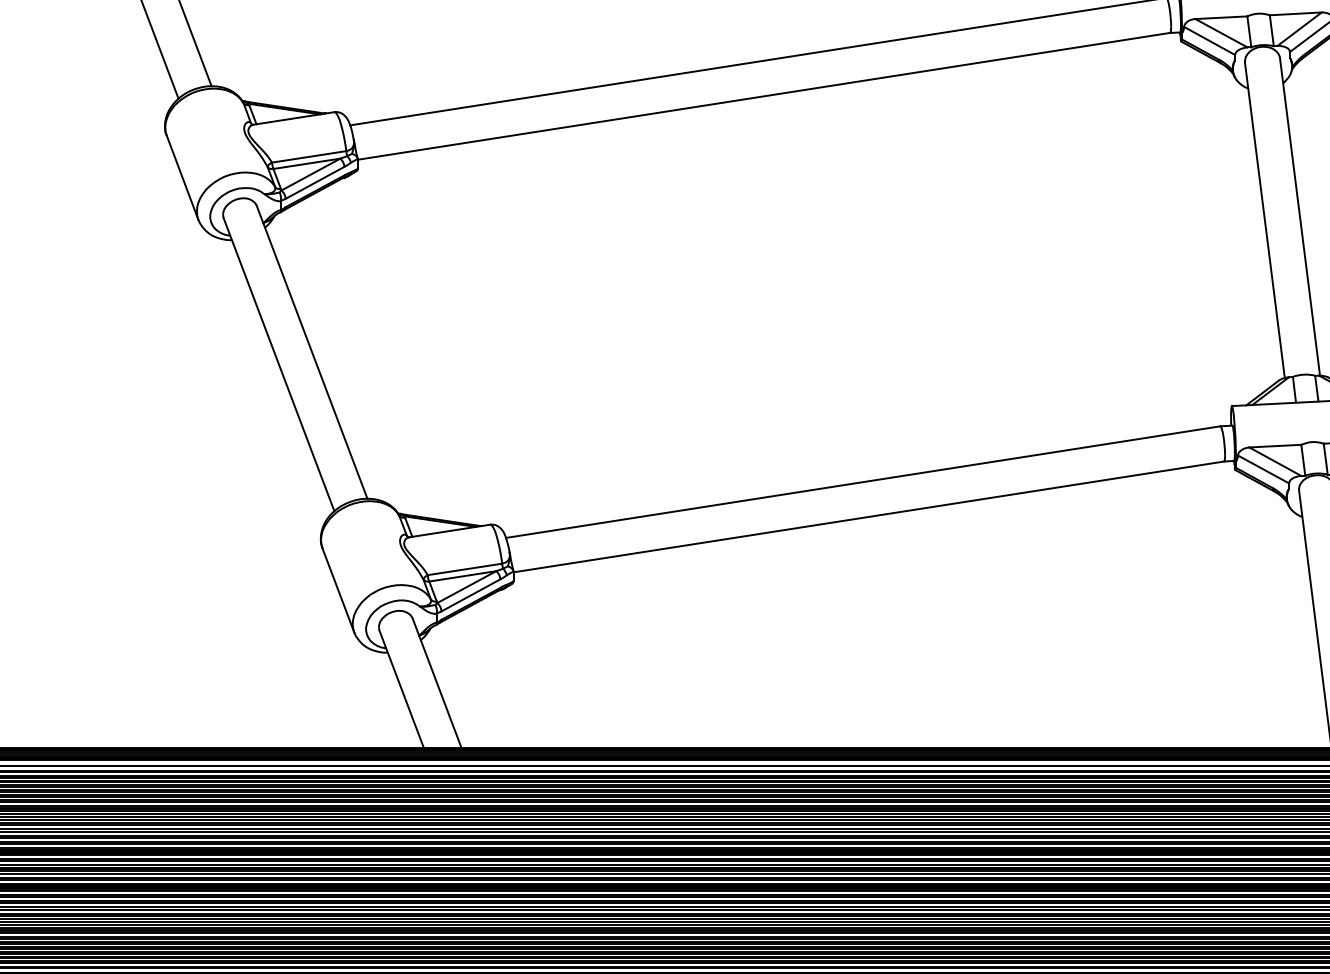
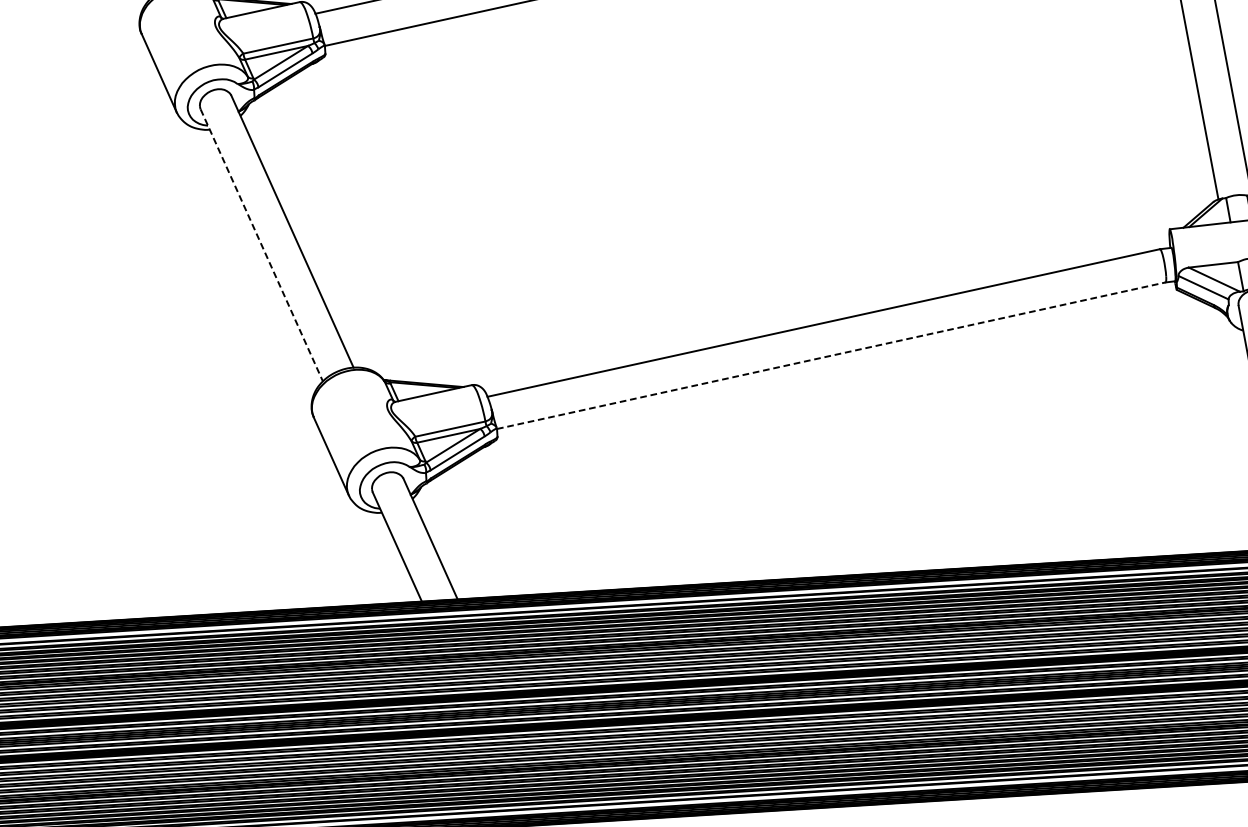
line: (279, 364) -> (262, 245), solid -> dashed
line: (869, 516) -> (831, 355), solid -> dashed

